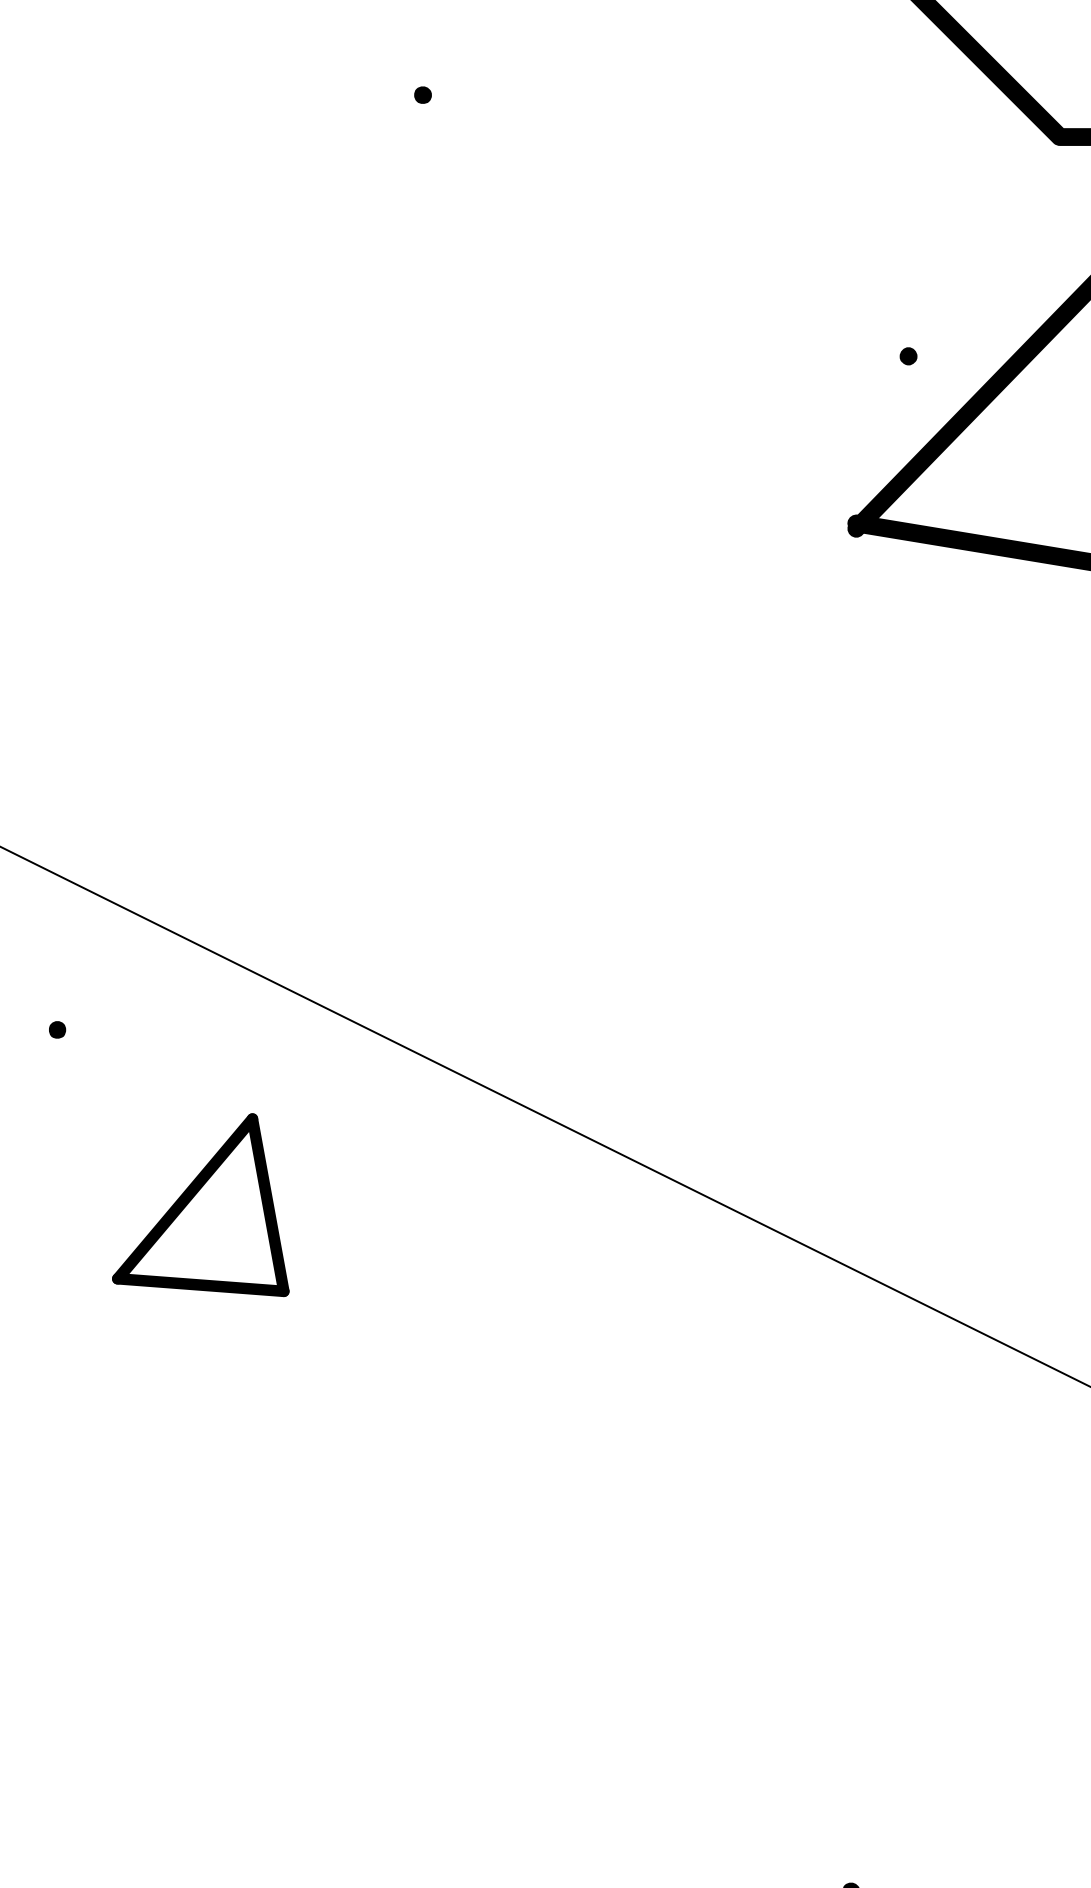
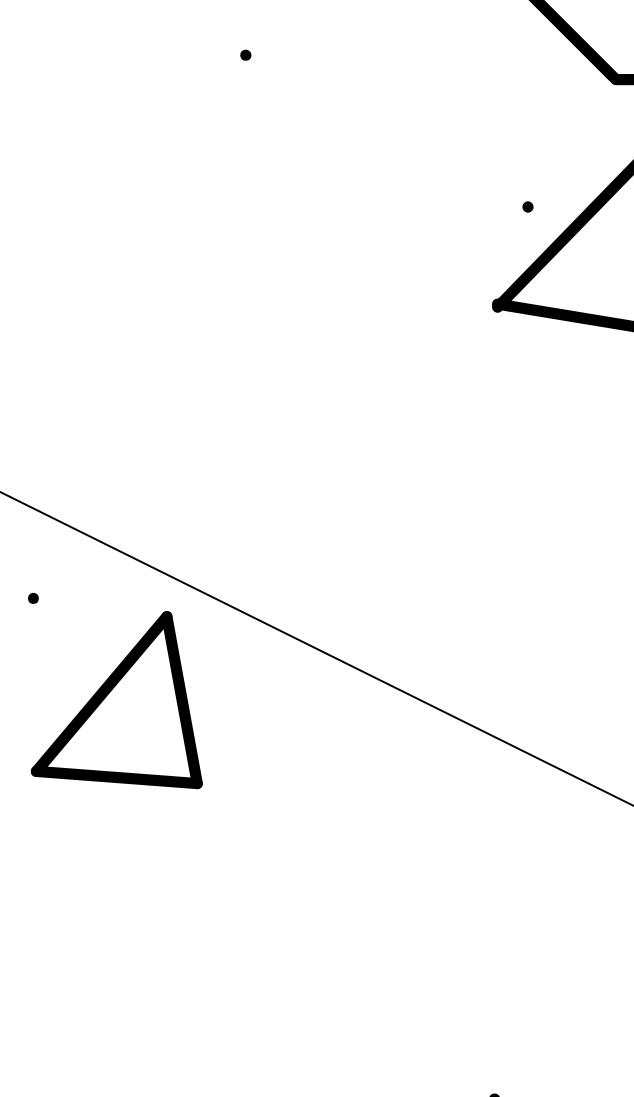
part: (200, 1205) -> (116, 700), size x1.67

